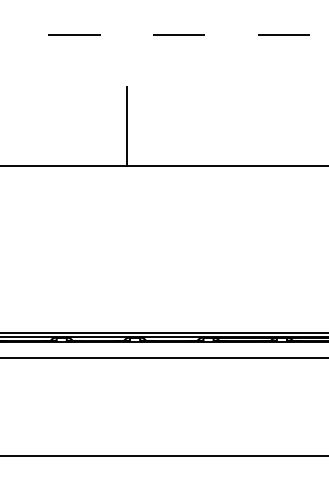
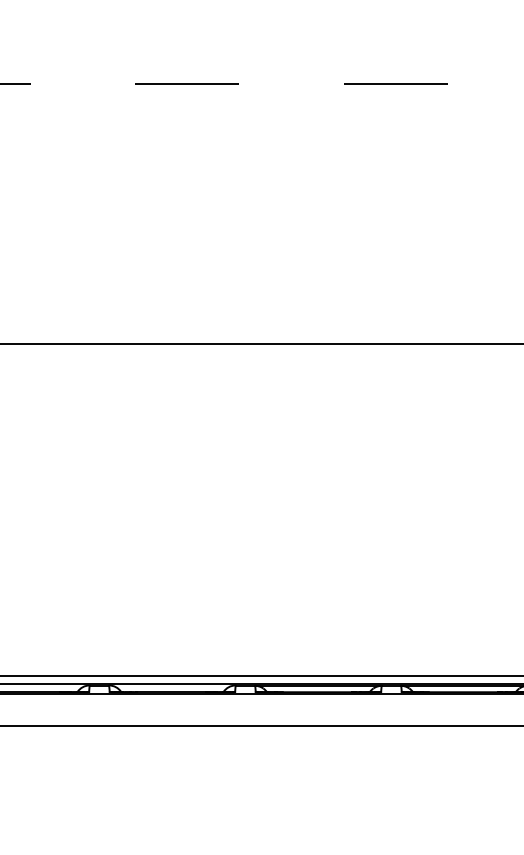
line: (126, 126) -> (82, 265), removed

